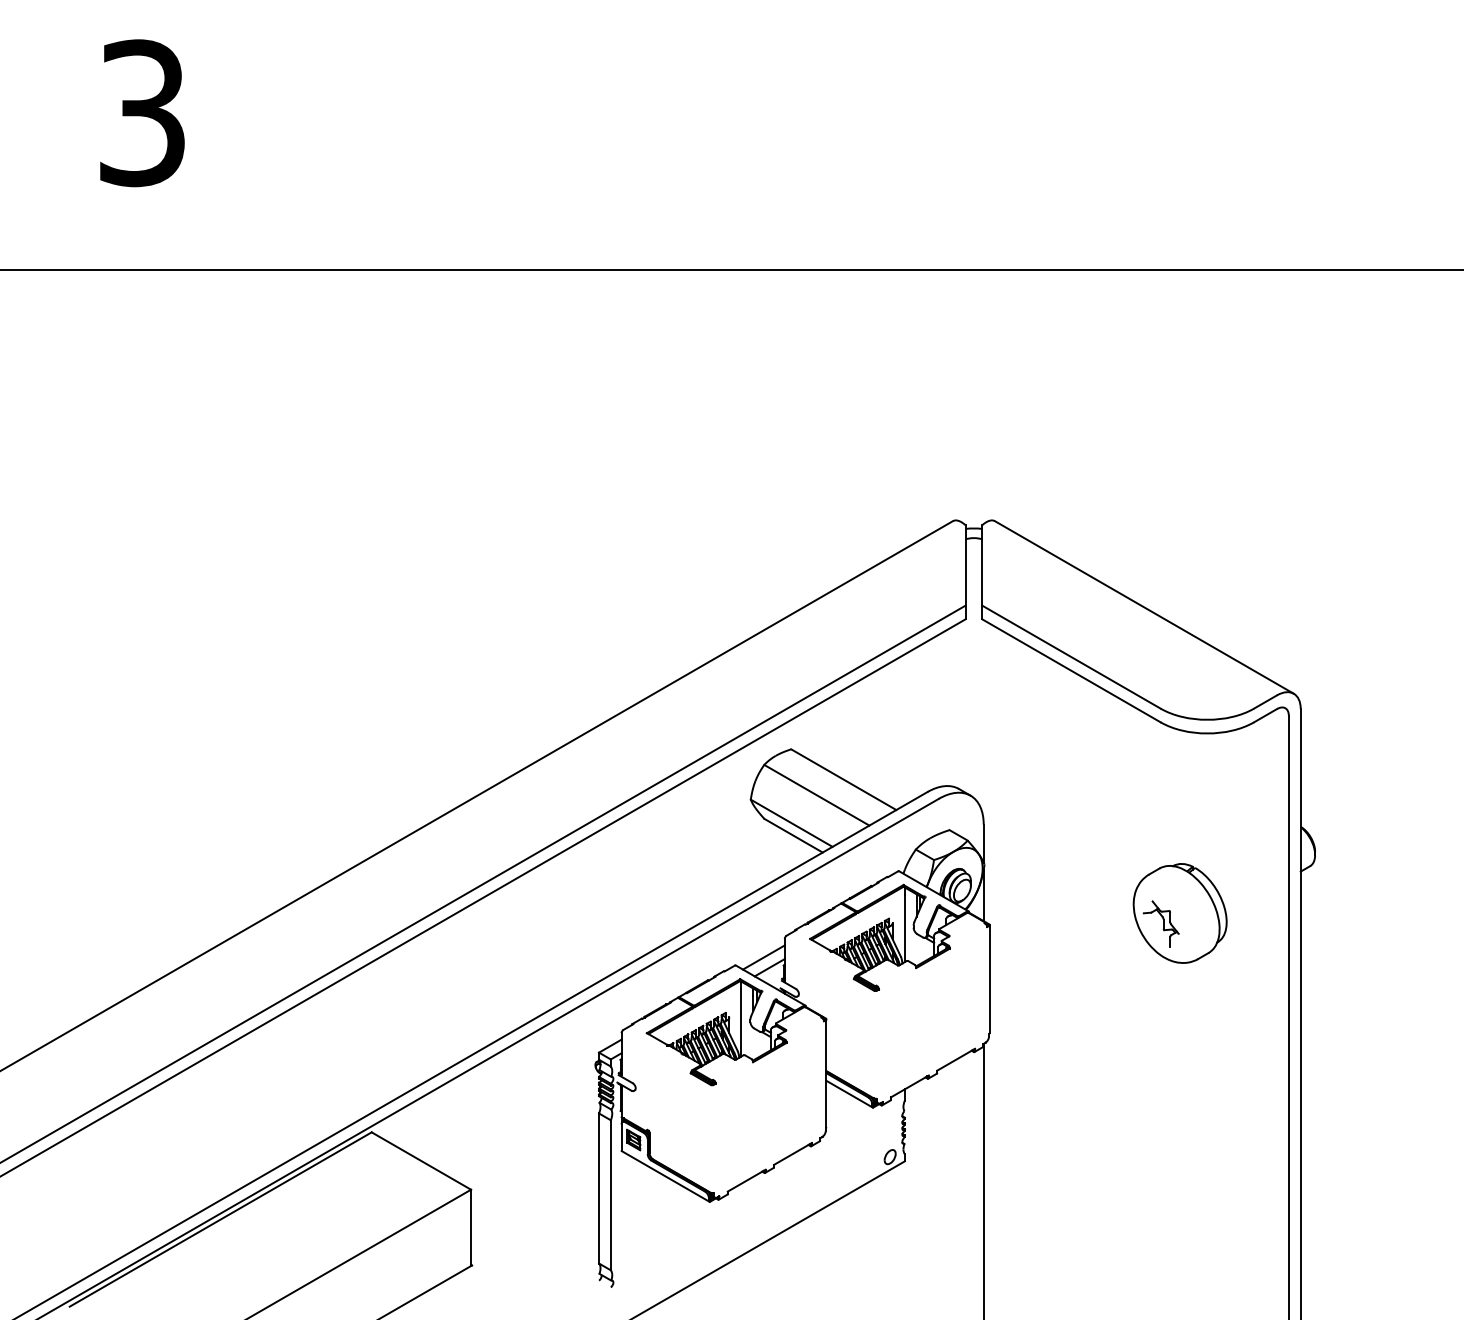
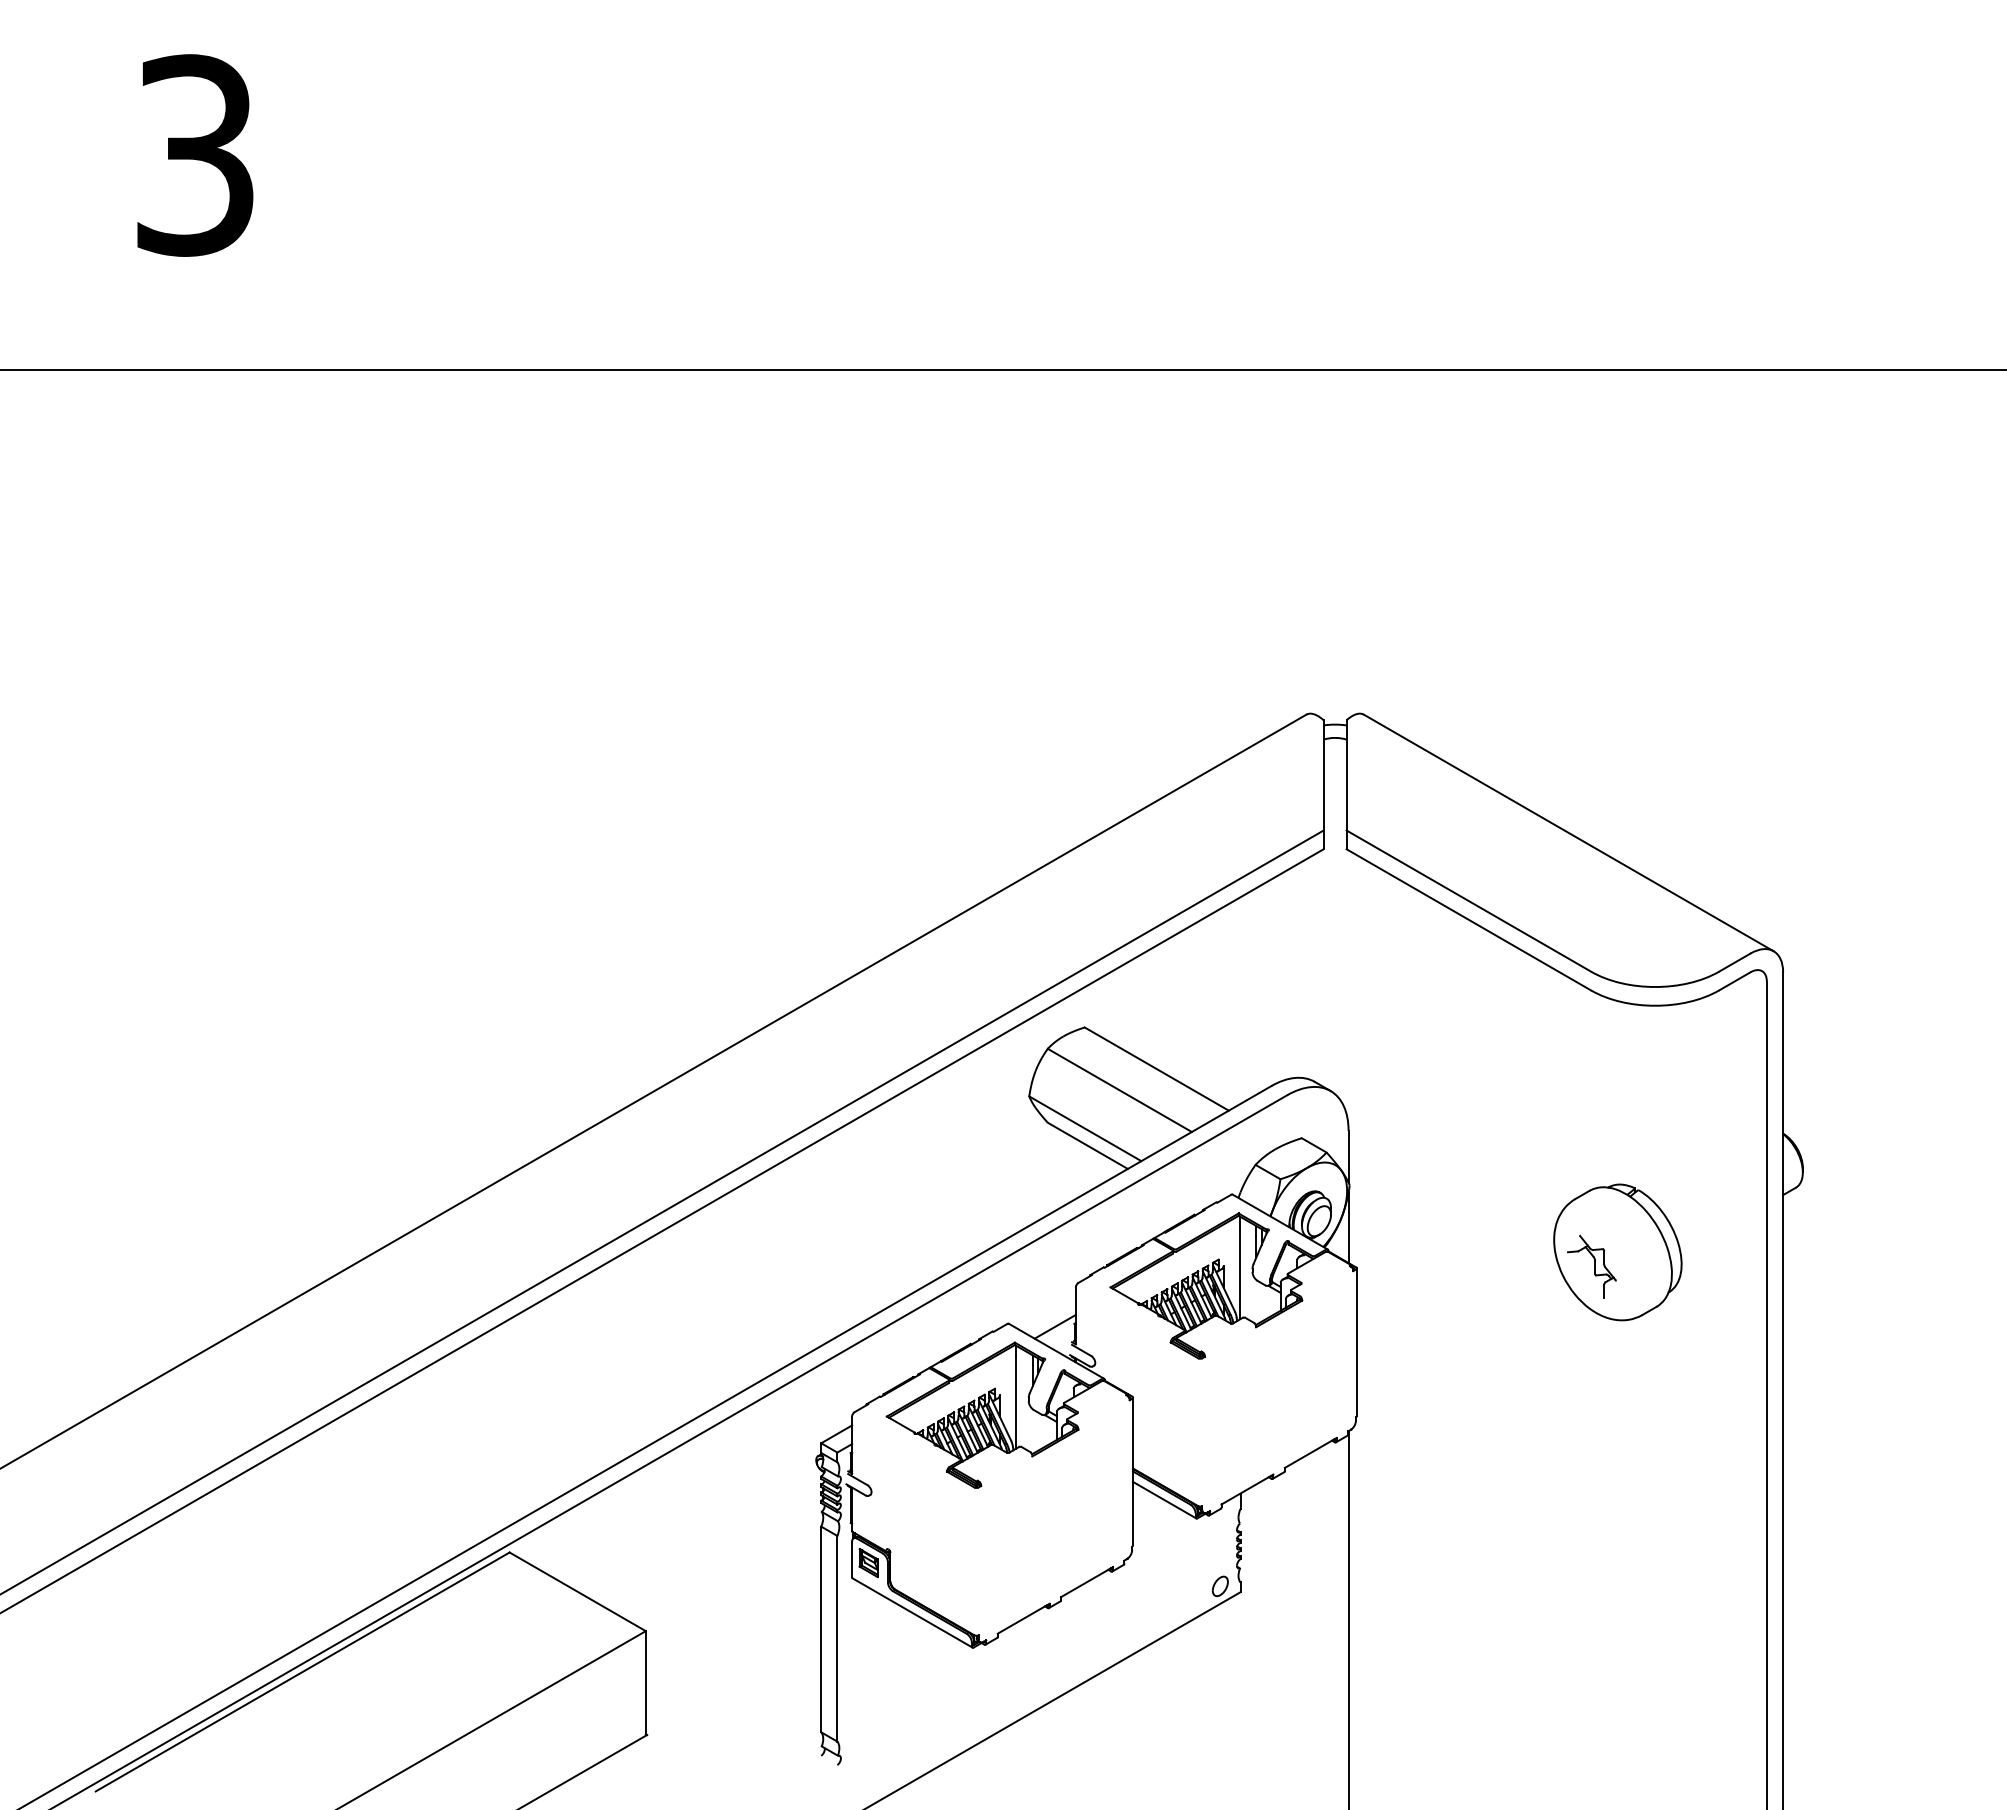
line: (763, 957) -> (1046, 1312), removed

